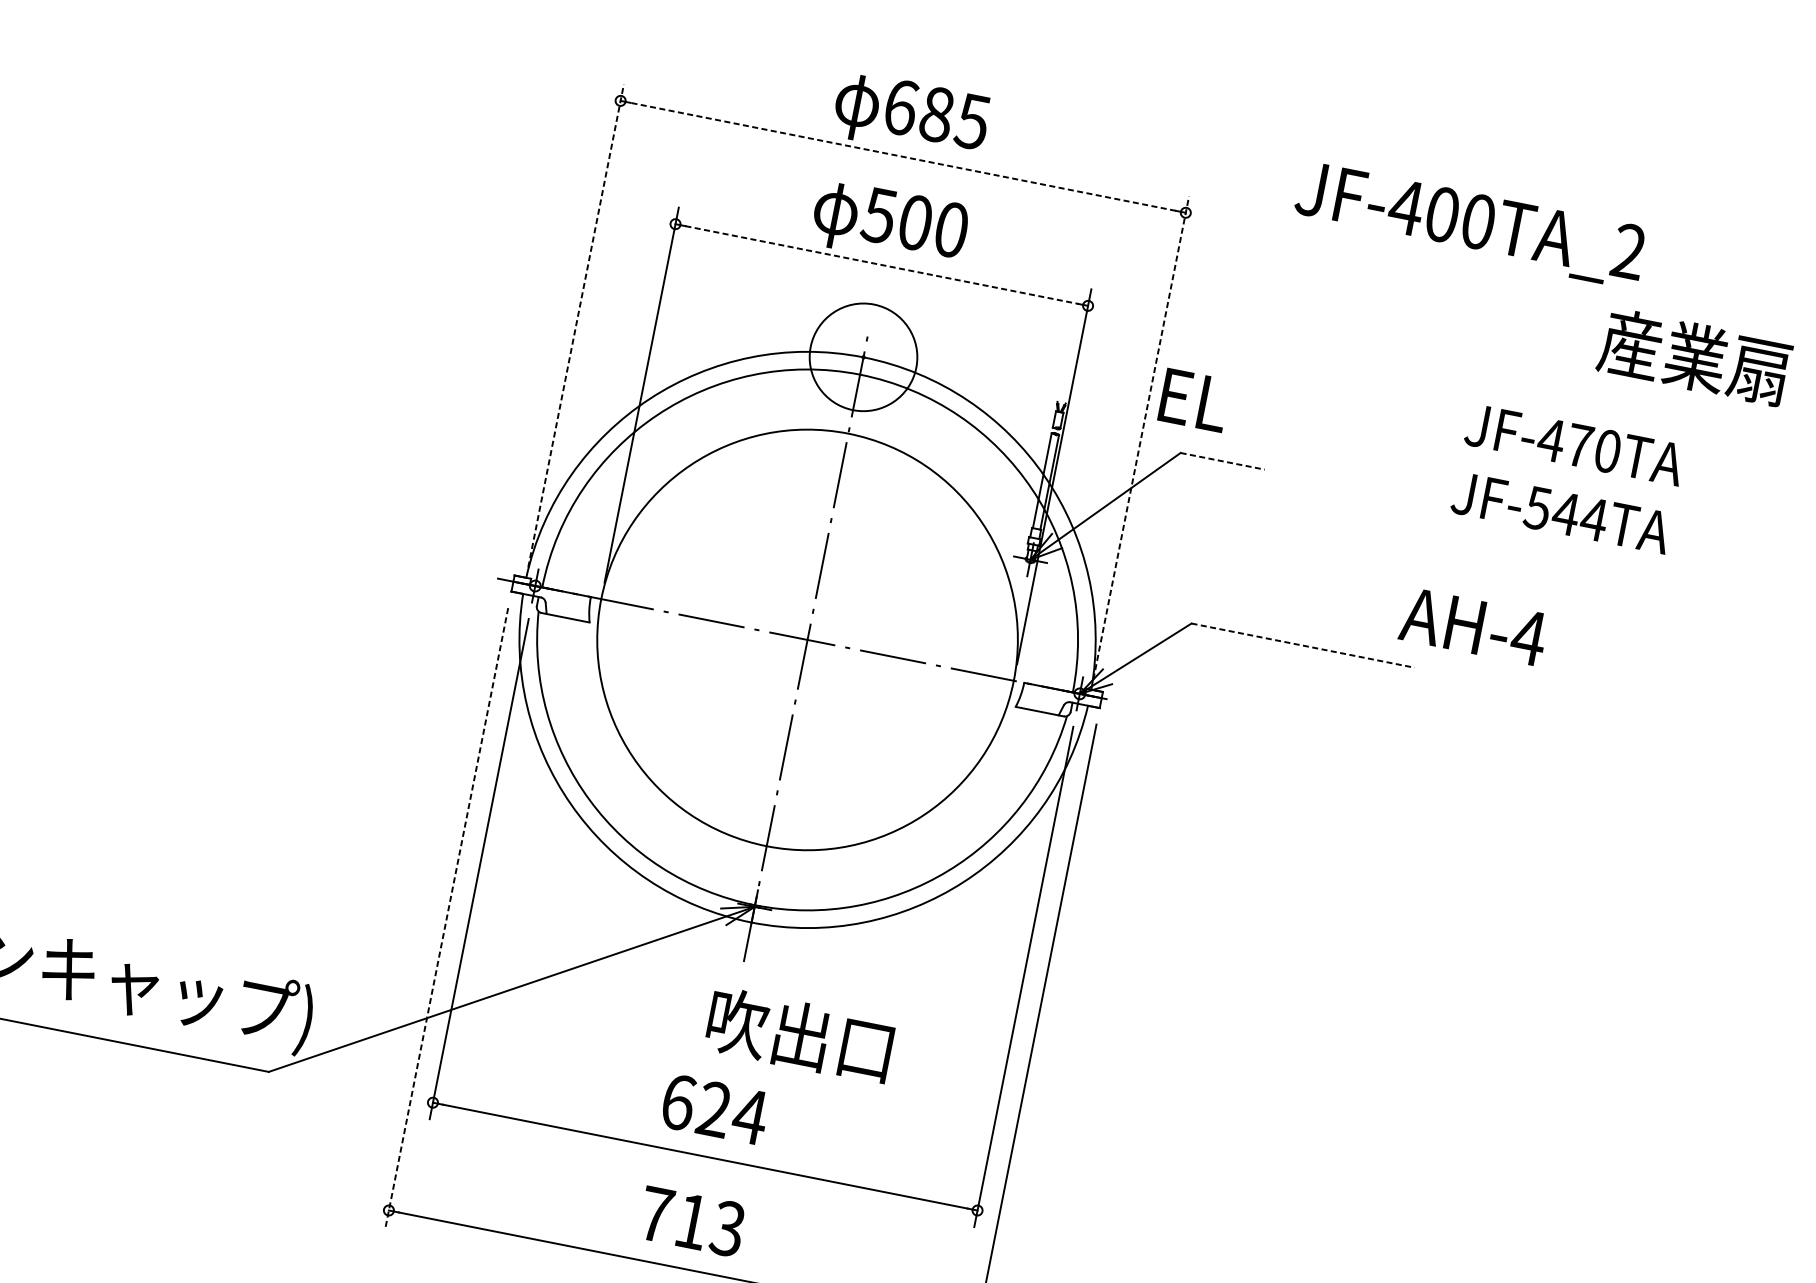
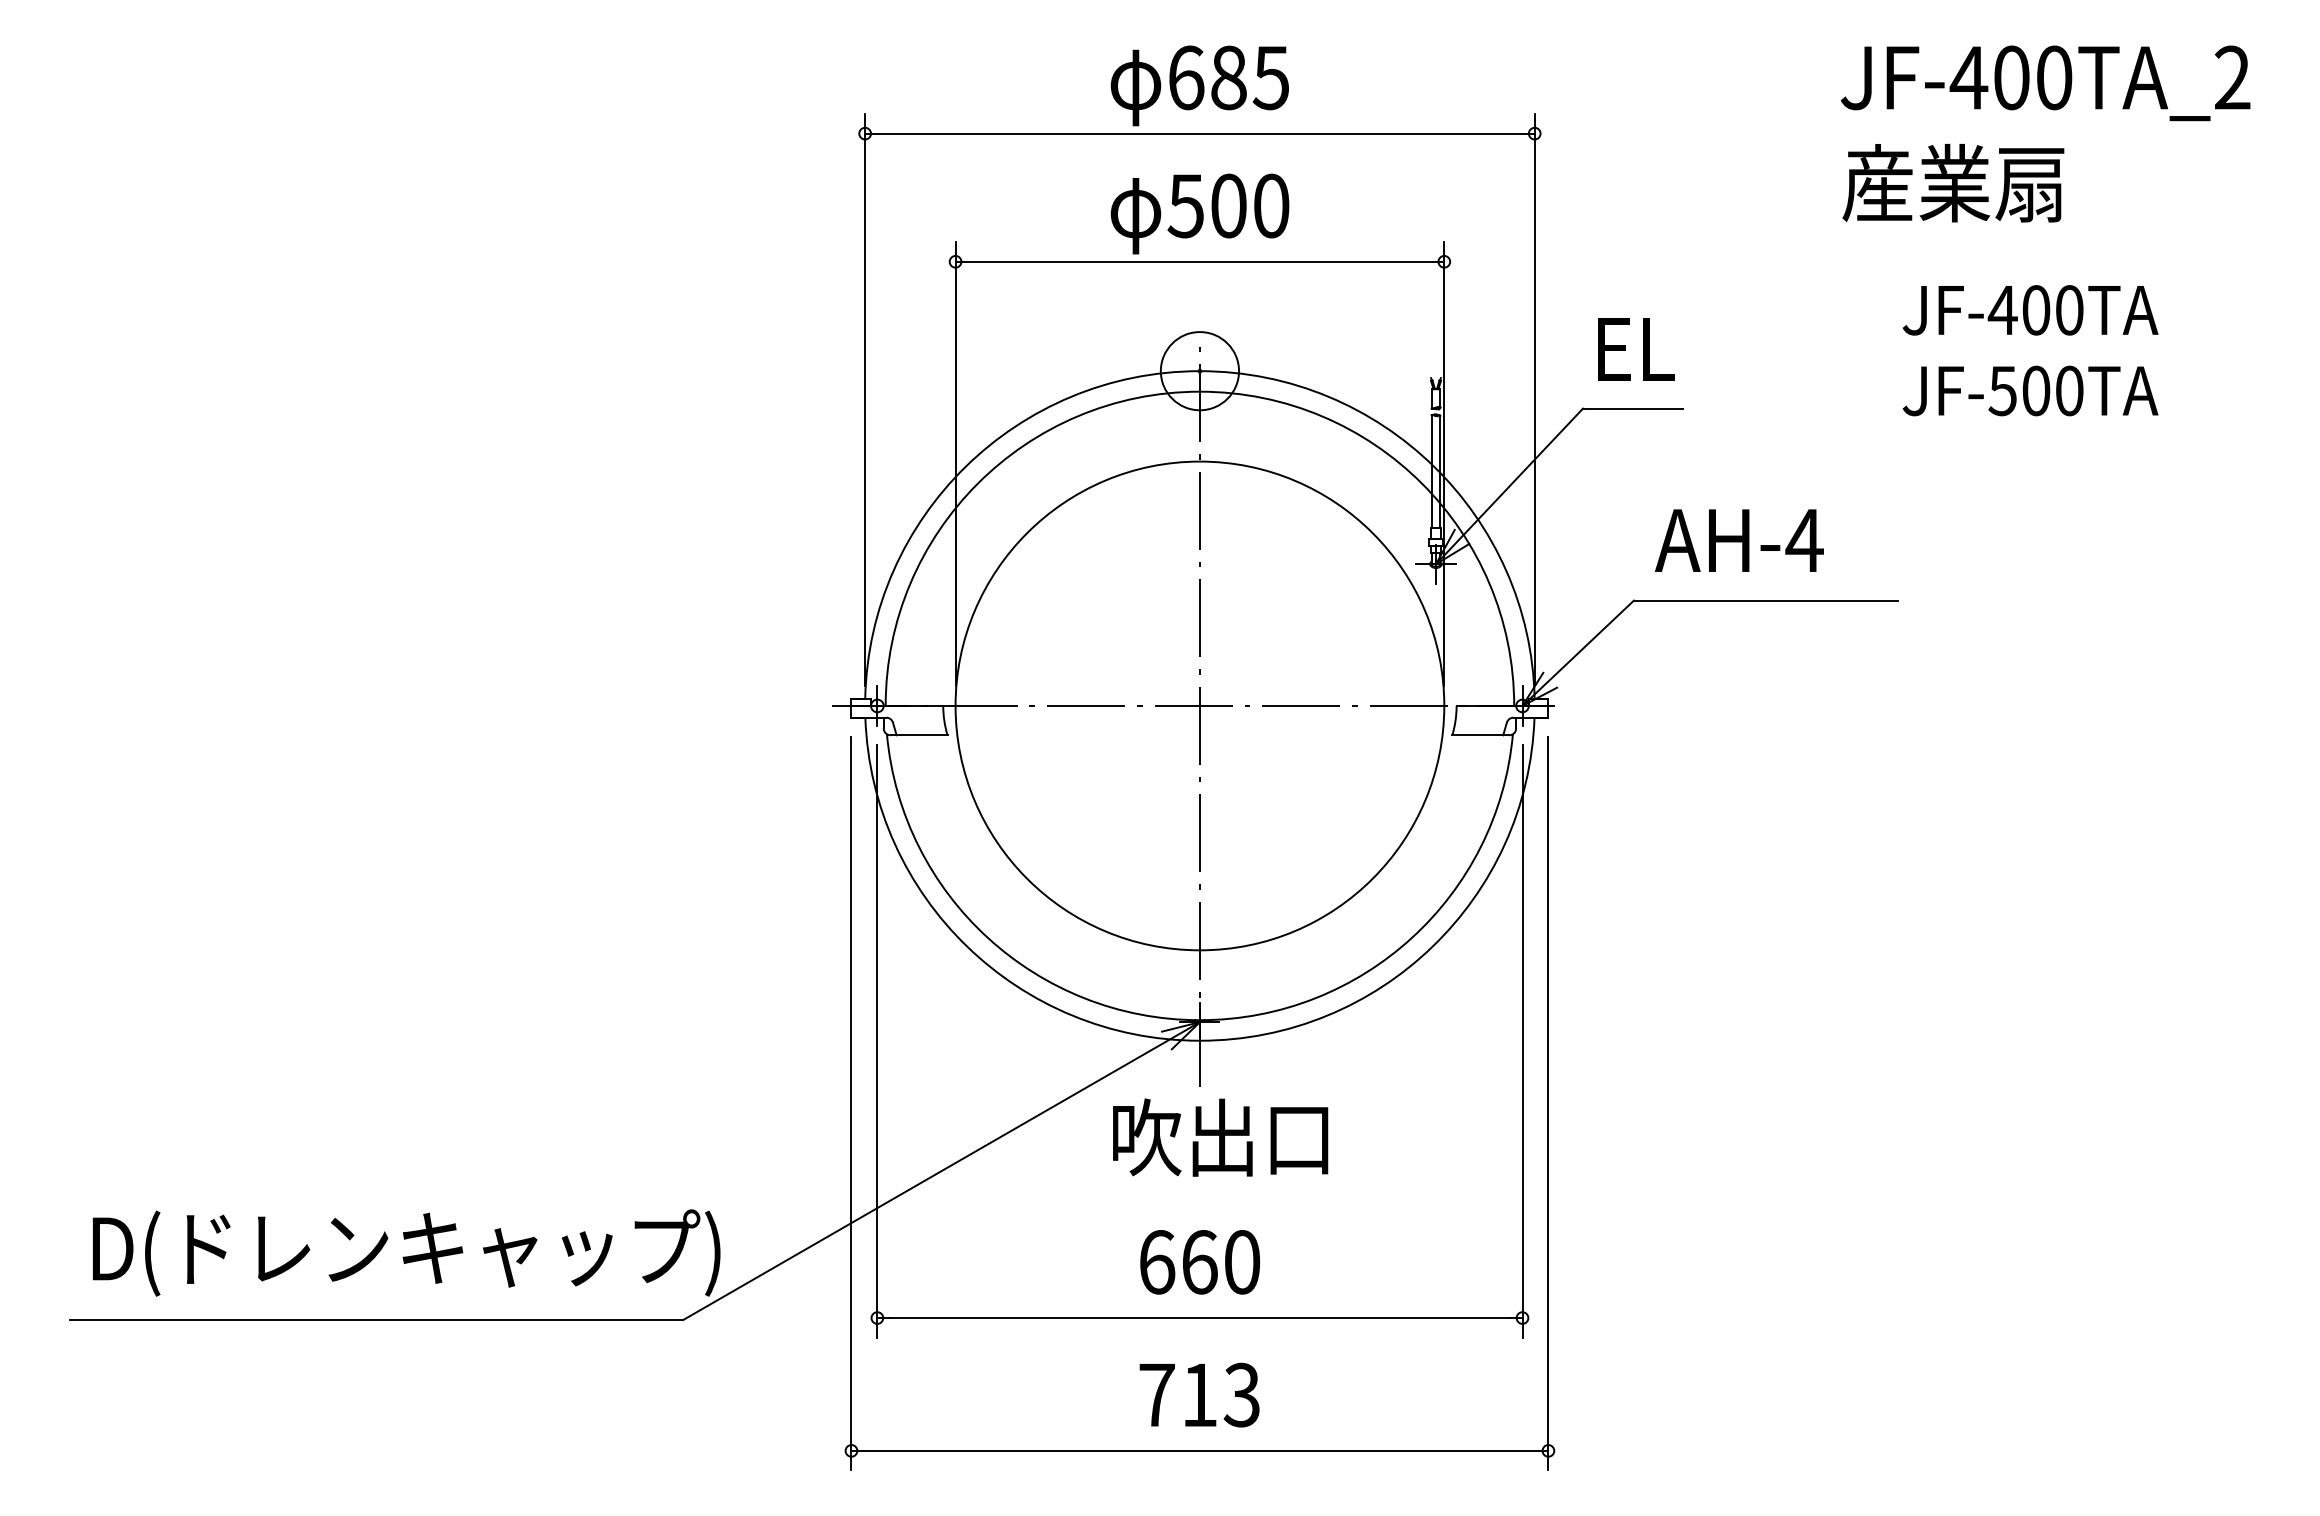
line: (902, 156) -> (1199, 133), dashed -> solid
text: (1470, 225) -> (2045, 83), moved
line: (881, 264) -> (1199, 261), dashed -> solid
line: (576, 325) -> (865, 399), dashed -> solid
circle: (863, 357) -> (1199, 371), size x0.62
text: (1694, 357) -> (1953, 183), moved
text: (1194, 400) -> (1636, 349), moved
line: (1141, 437) -> (1534, 399), dashed -> solid
text: (1579, 445) -> (2036, 310), JF-470TA -> JF-400TA
line: (1222, 461) -> (1632, 408), dashed -> solid
text: (1579, 516) -> (2052, 390), JF-544TA -> JF-500TA
text: (1473, 626) -> (1739, 540), moved
line: (1303, 645) -> (1766, 600), dashed -> solid
line: (447, 917) -> (851, 1103), dashed -> solid
text: (799, 1035) -> (1220, 1137), moved
text: (732, 1113) -> (1221, 1262), 624 -> 660

